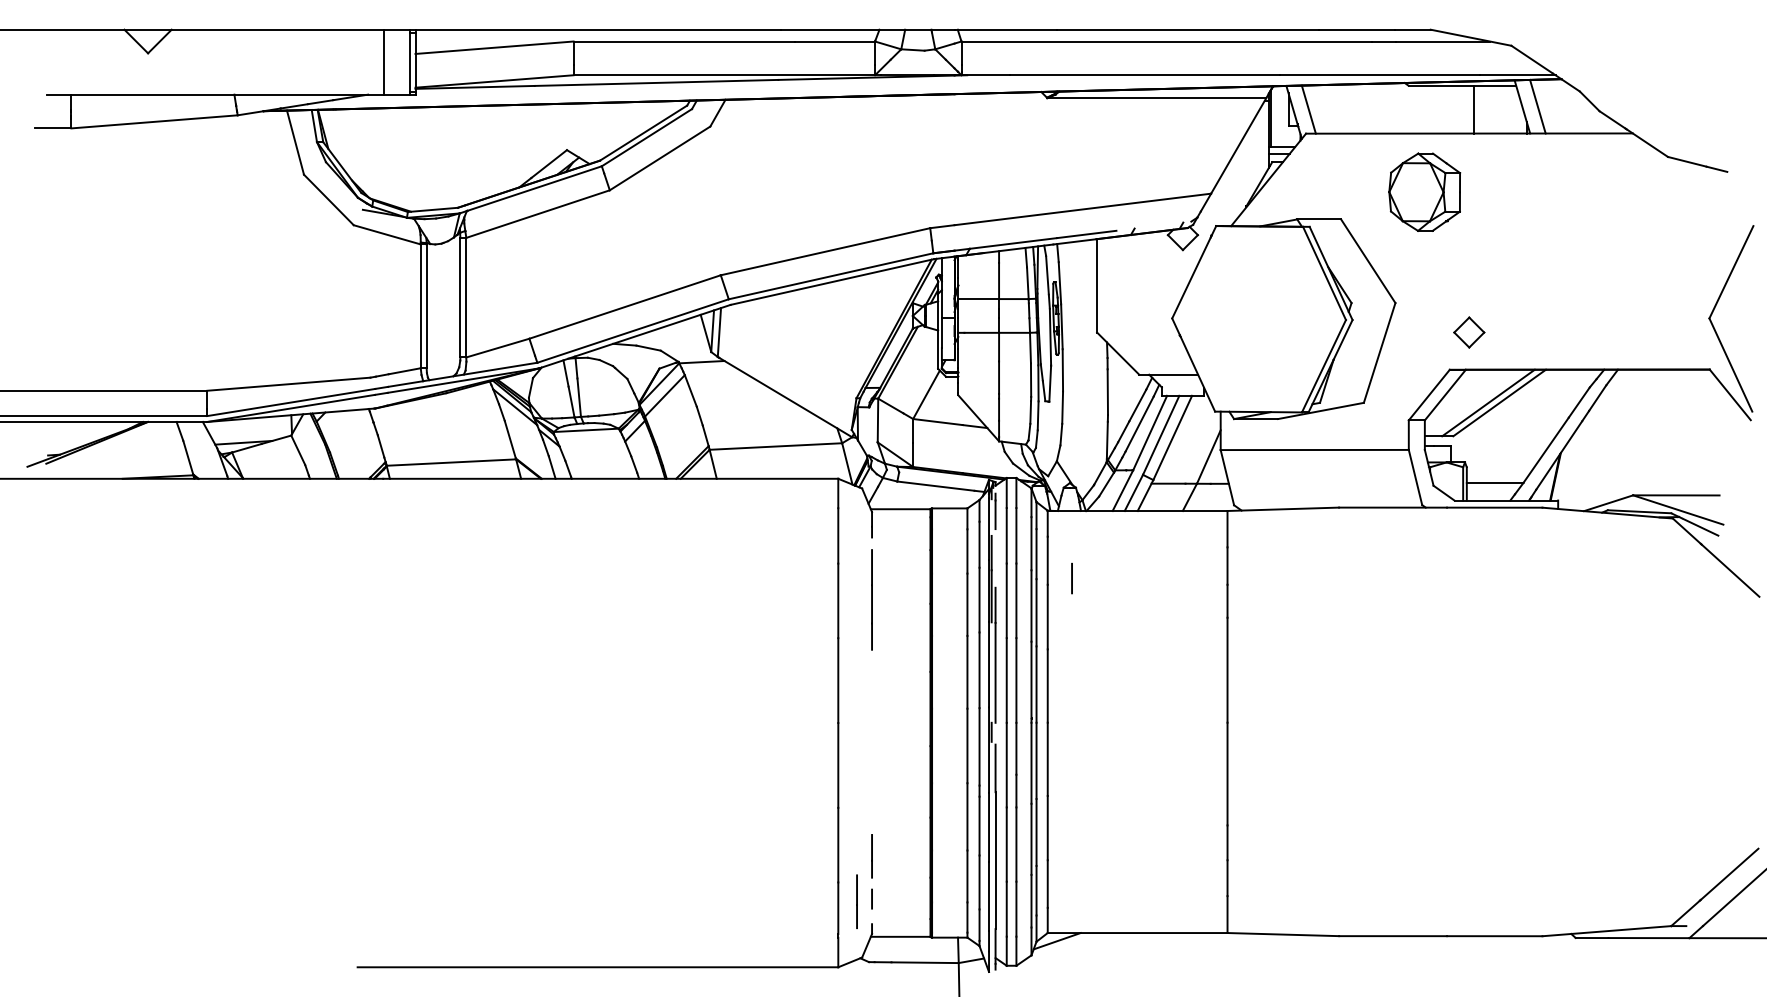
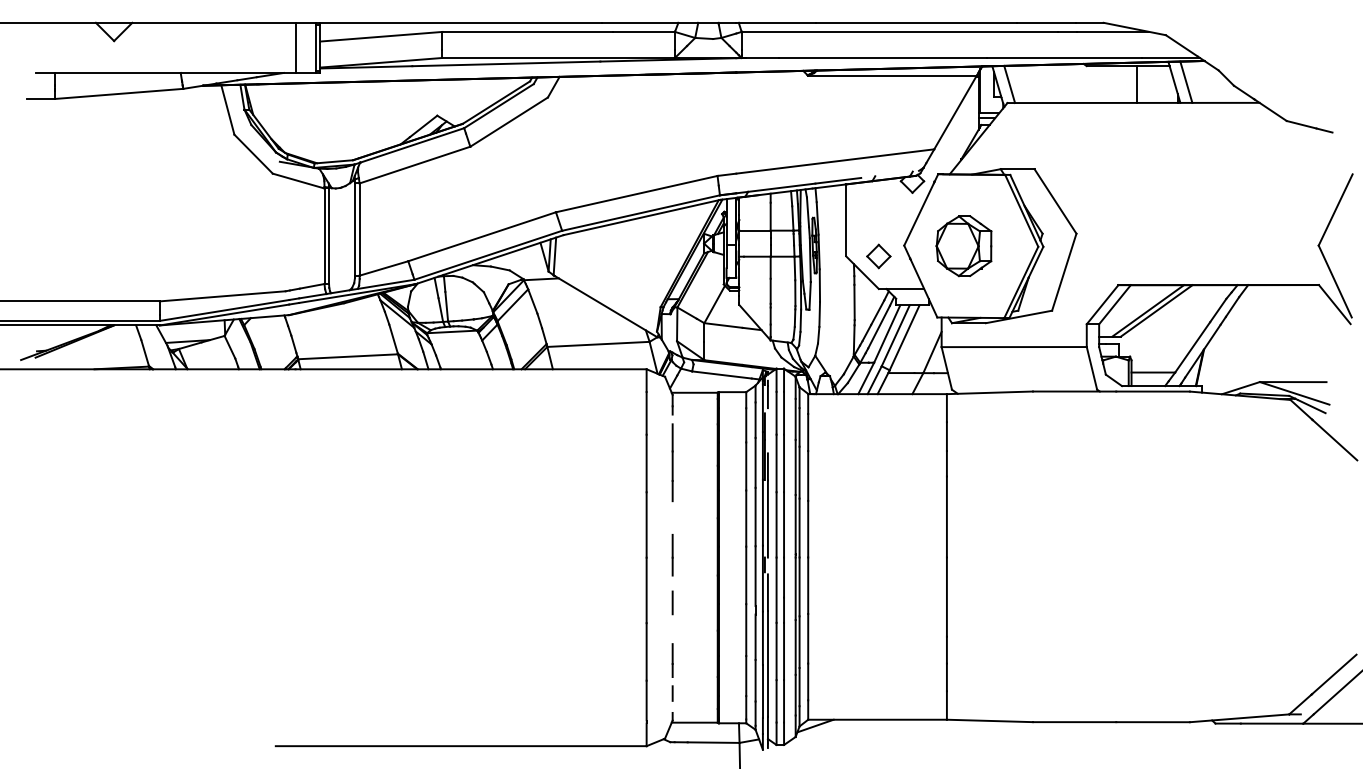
part: (1424, 191) -> (963, 245), moved
part: (1469, 332) -> (879, 256), moved
line: (1071, 578) -> (672, 602), moved
line: (856, 901) -> (672, 555), moved

